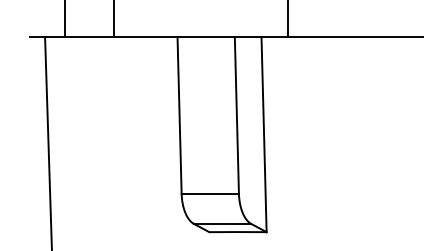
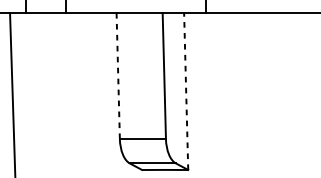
line: (179, 114) -> (118, 75), solid -> dashed
line: (264, 134) -> (186, 91), solid -> dashed

